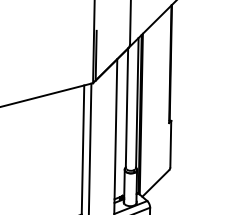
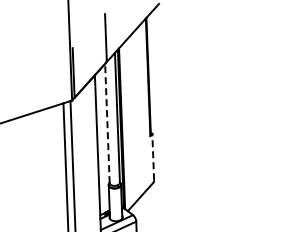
line: (127, 108) -> (107, 123), solid -> dashed
line: (171, 143) -> (153, 156), solid -> dashed

